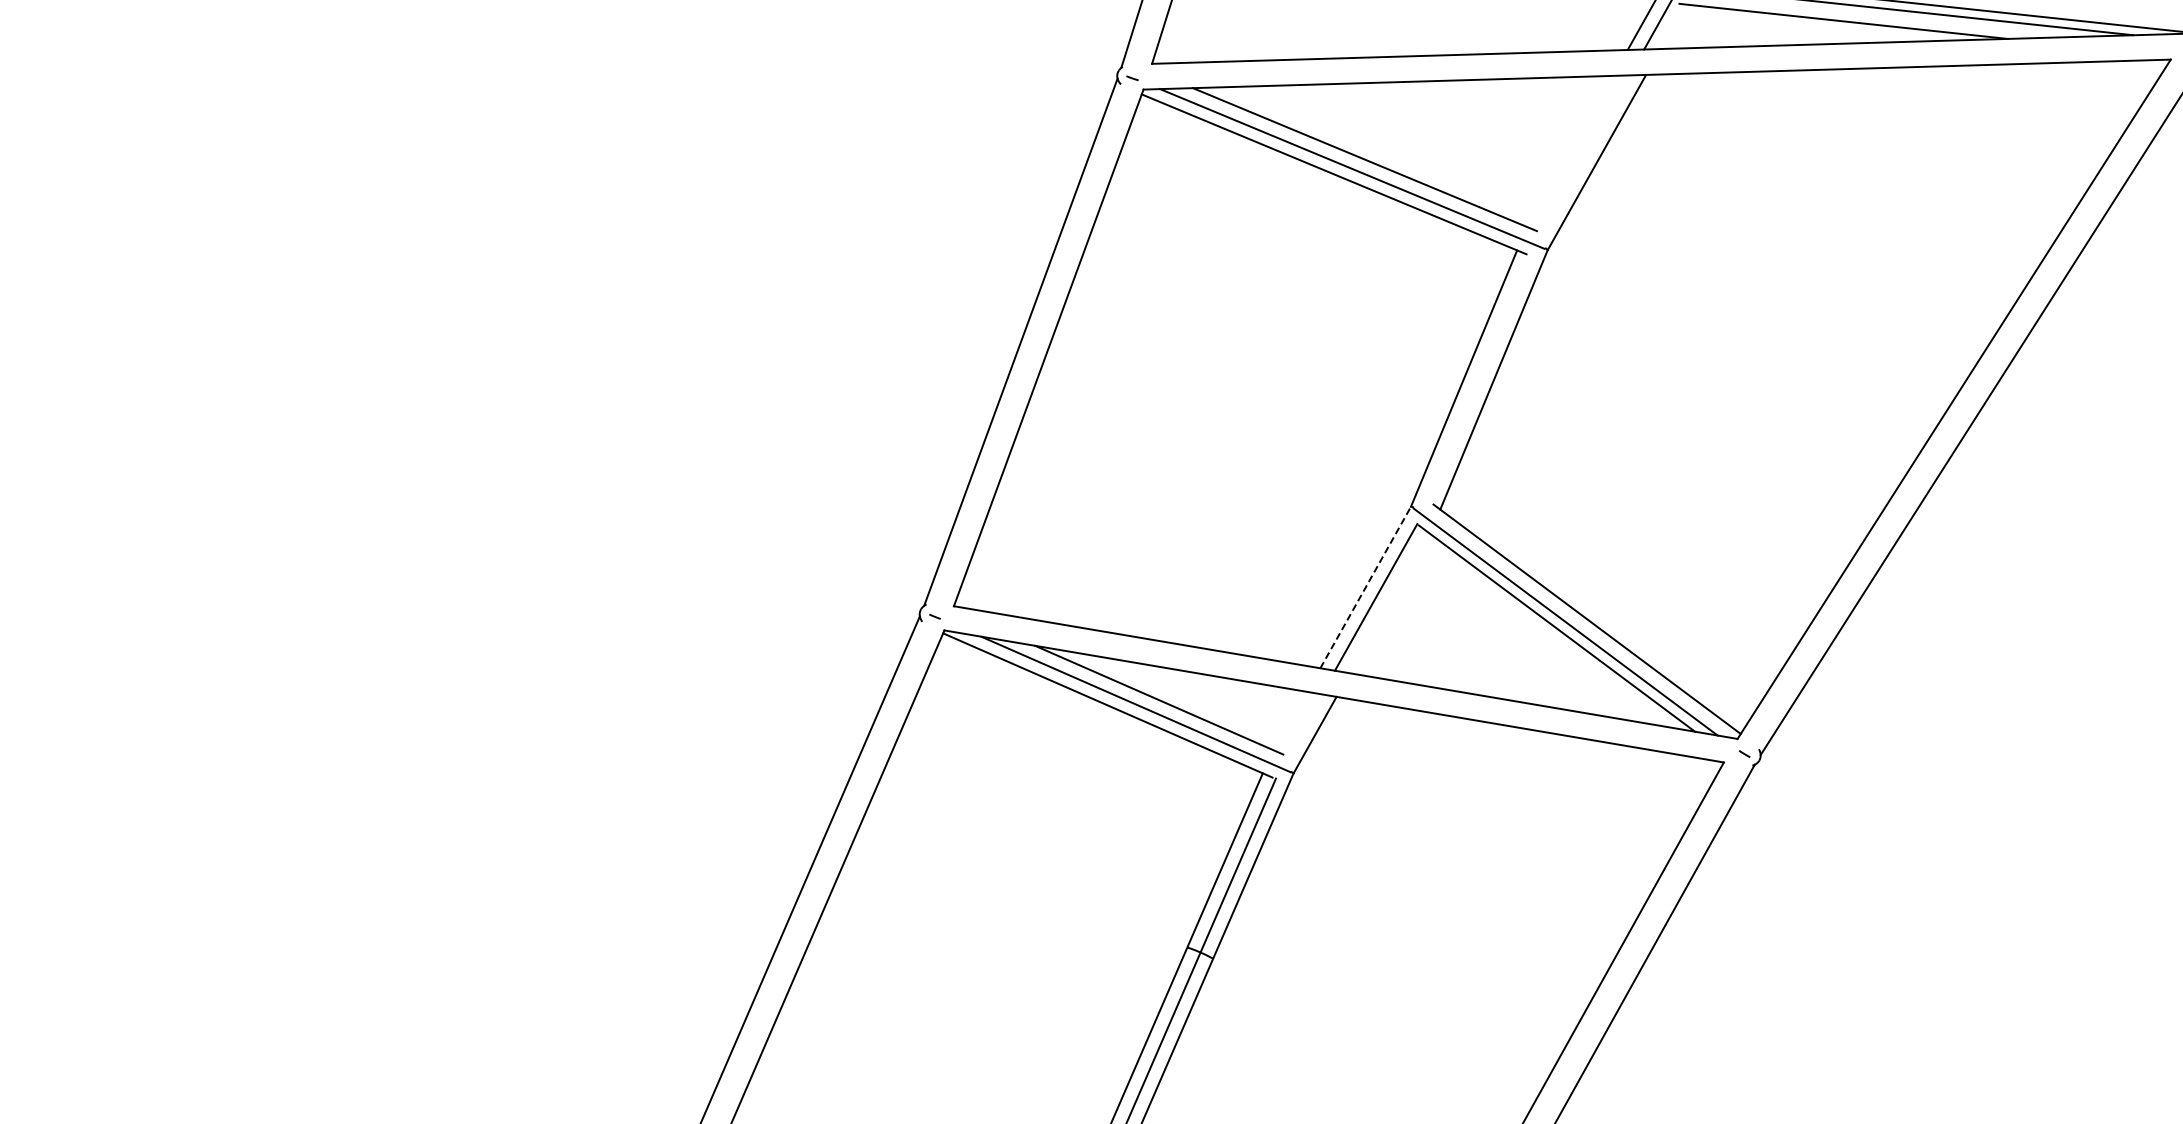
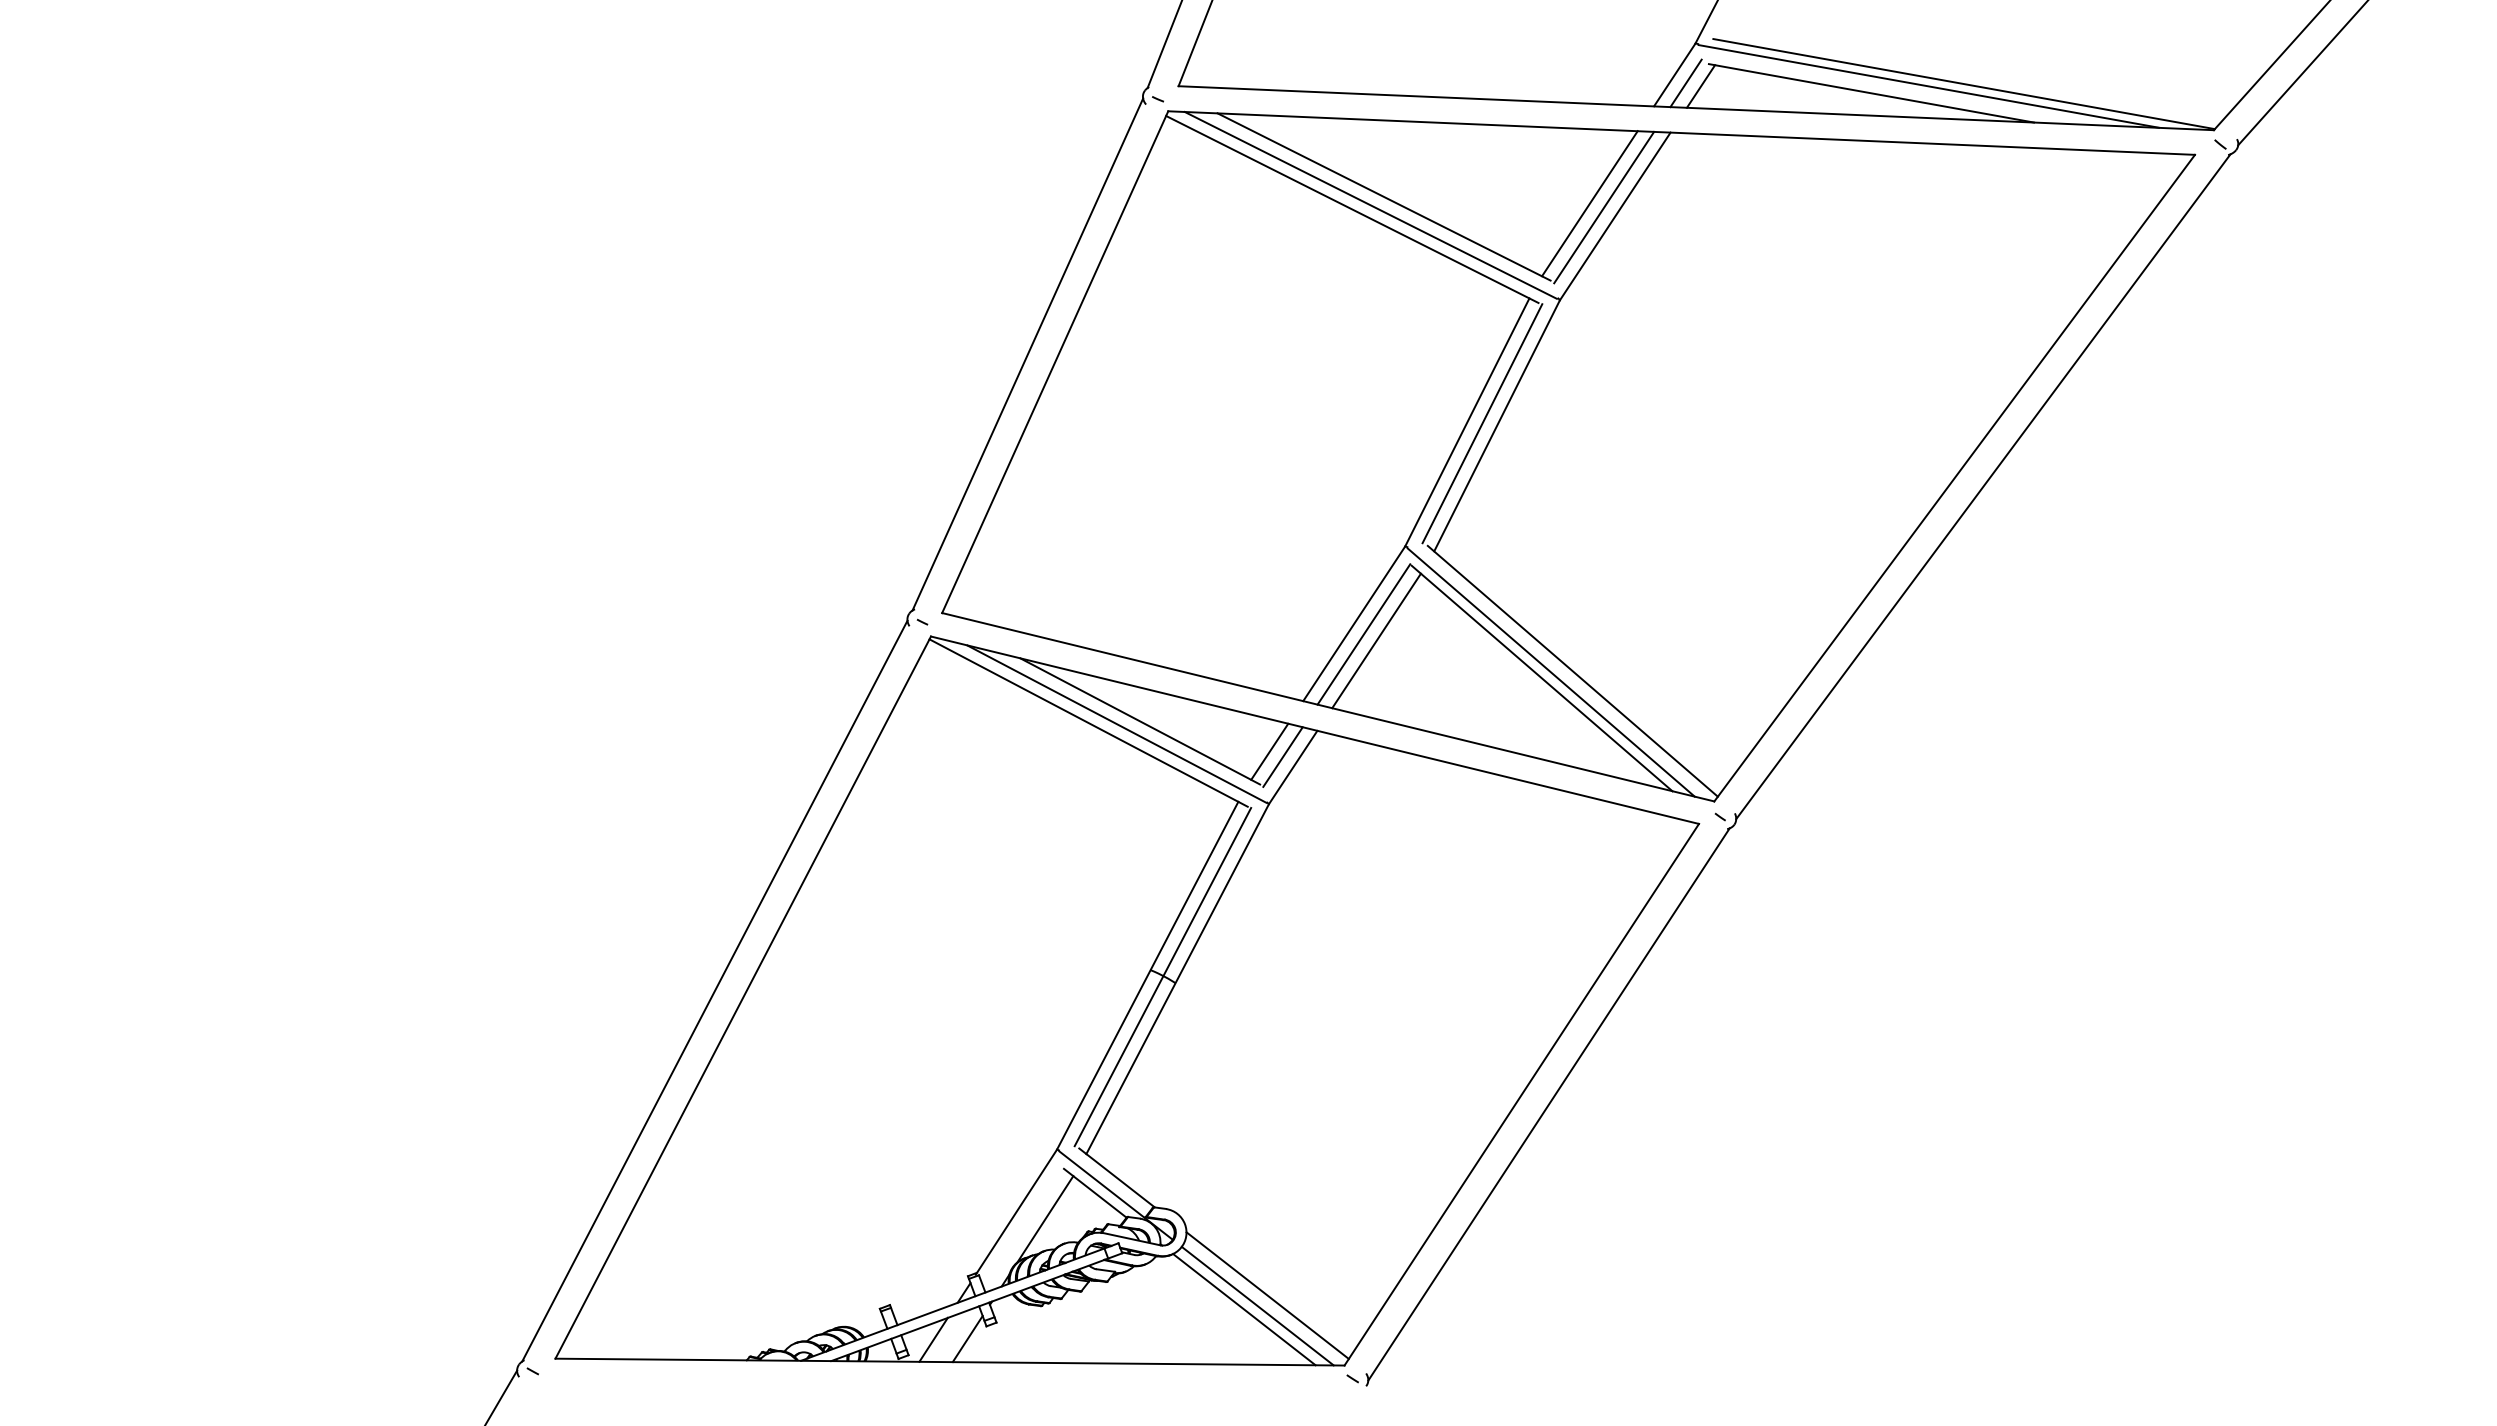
line: (1672, 26) -> (1700, 86), added
line: (1570, 151) -> (1589, 203), added
line: (1585, 154) -> (1604, 207), added
line: (1479, 378) -> (1482, 423), added
line: (1365, 587) -> (1354, 623), dashed -> solid
line: (1389, 602) -> (1376, 640), added
line: (1290, 720) -> (1269, 751), added
line: (1303, 724) -> (1282, 756), added

